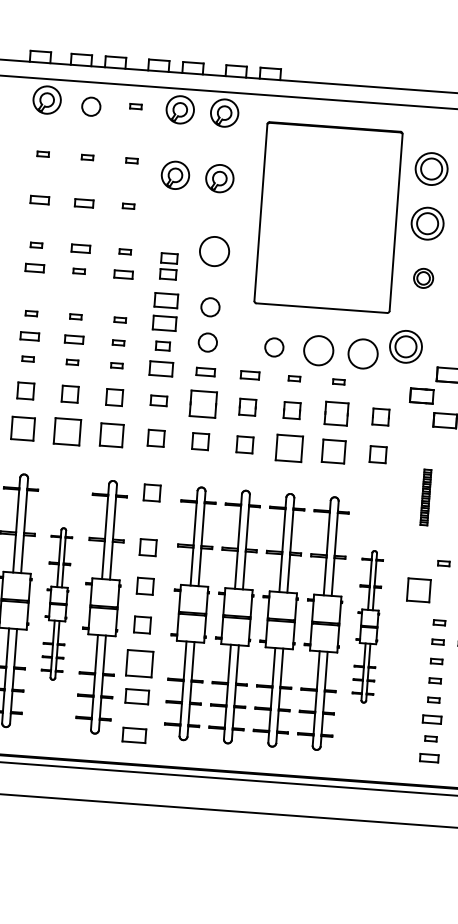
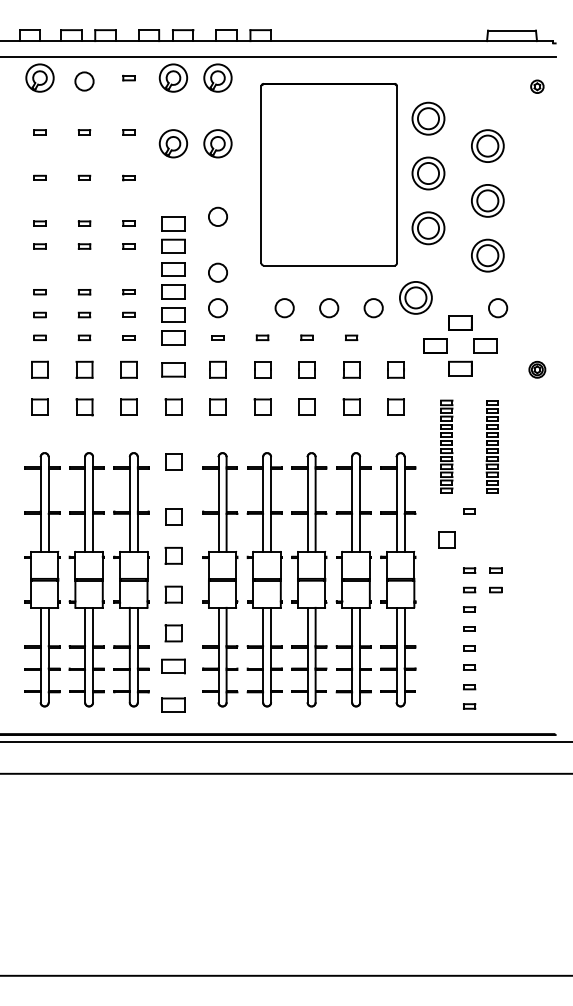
part: (39, 199) -> (39, 177), size x0.62
part: (84, 202) -> (84, 177), size x0.62
part: (80, 248) -> (84, 223), size x0.62
circle: (214, 251) -> (217, 216), size x0.62
part: (168, 265) -> (173, 234), size x1.43
part: (34, 268) -> (39, 246), size x0.62
part: (123, 274) -> (128, 246), size x0.62
part: (423, 278) -> (428, 228), size x1.67
part: (29, 335) -> (39, 314), size x0.62
part: (74, 339) -> (84, 314), size x0.62
part: (162, 345) -> (173, 314), size x1.67
circle: (319, 351) -> (329, 308), size x0.62
circle: (362, 354) -> (373, 308), size x0.62
part: (205, 371) -> (217, 337), size x0.62
part: (250, 375) -> (262, 337), size x0.62
part: (158, 400) -> (173, 369), size x1.43
part: (202, 403) -> (217, 369), size x0.62
part: (336, 413) -> (351, 369), size x0.71
part: (22, 427) -> (39, 406), size x0.71
part: (67, 431) -> (84, 407), size x0.62
part: (111, 434) -> (128, 406), size x0.71
part: (288, 447) -> (306, 406), size x0.62
part: (333, 450) -> (351, 406), size x0.71
part: (425, 497) -> (446, 446), size x1.67
part: (418, 590) -> (446, 539), size x0.71
part: (56, 603) -> (86, 579), size x1.67
part: (367, 626) -> (398, 579), size x1.67
part: (139, 663) -> (173, 633), size x0.62
part: (432, 719) -> (469, 667), size x0.62
part: (429, 758) -> (469, 706), size x0.62

